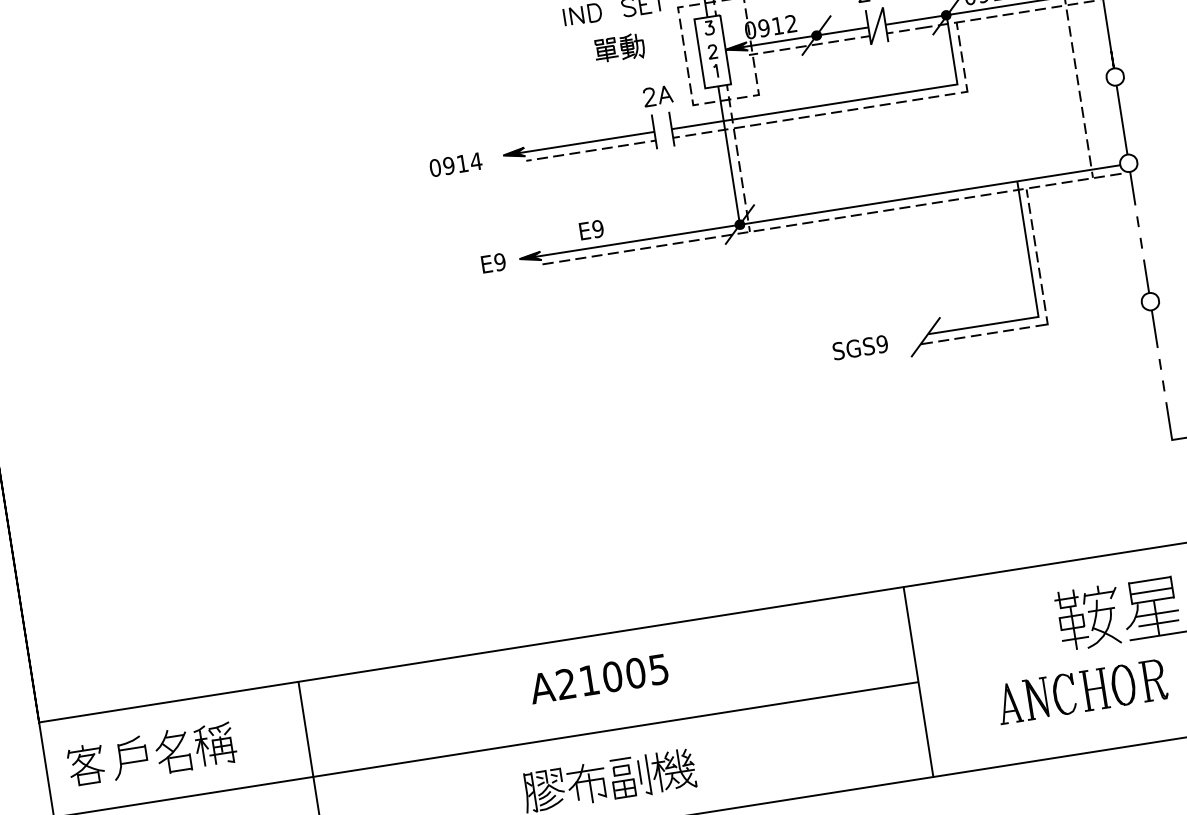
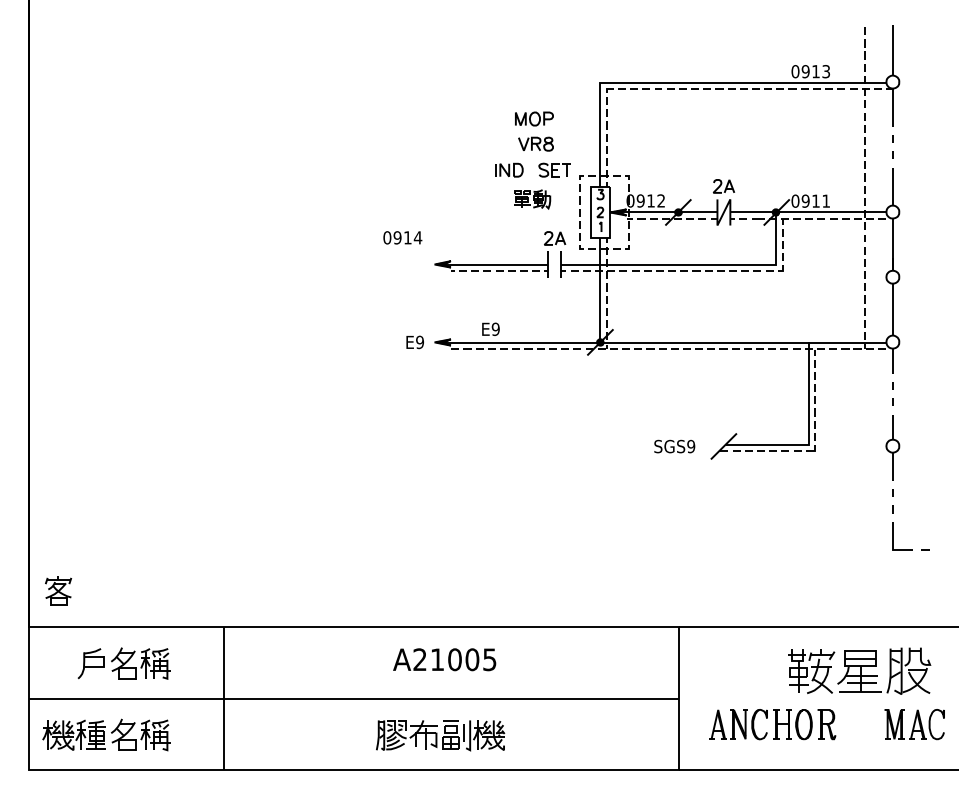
text: (455, 164) -> (402, 237), moved
part: (1081, 691) -> (772, 724), moved
part: (86, 764) -> (58, 590), moved

